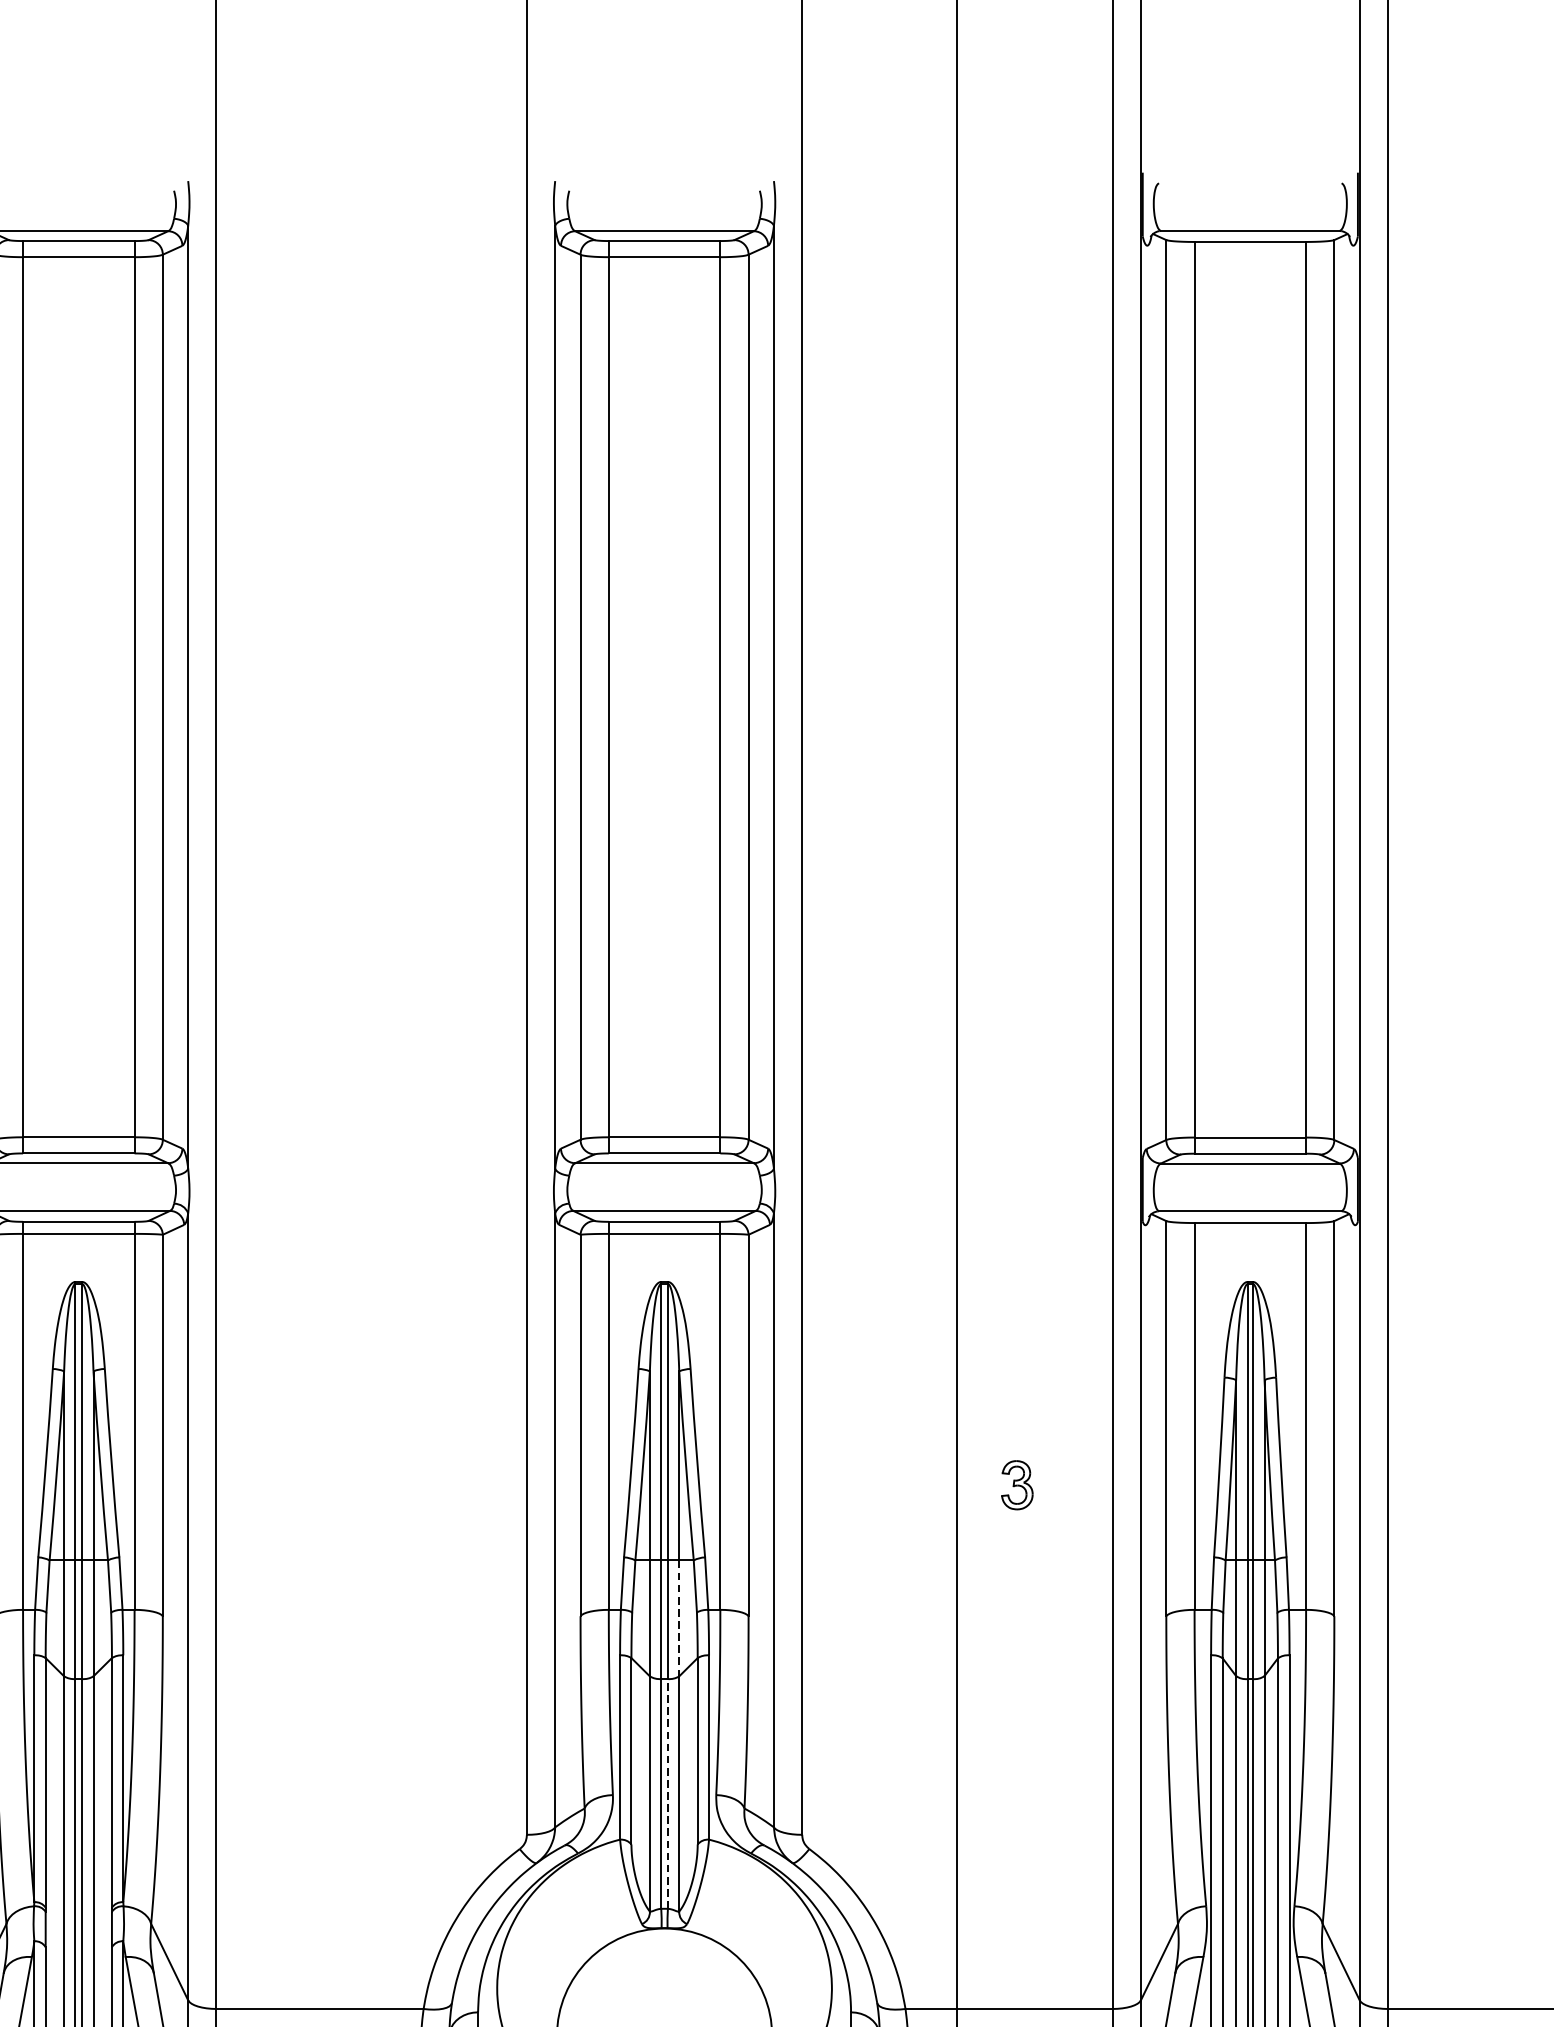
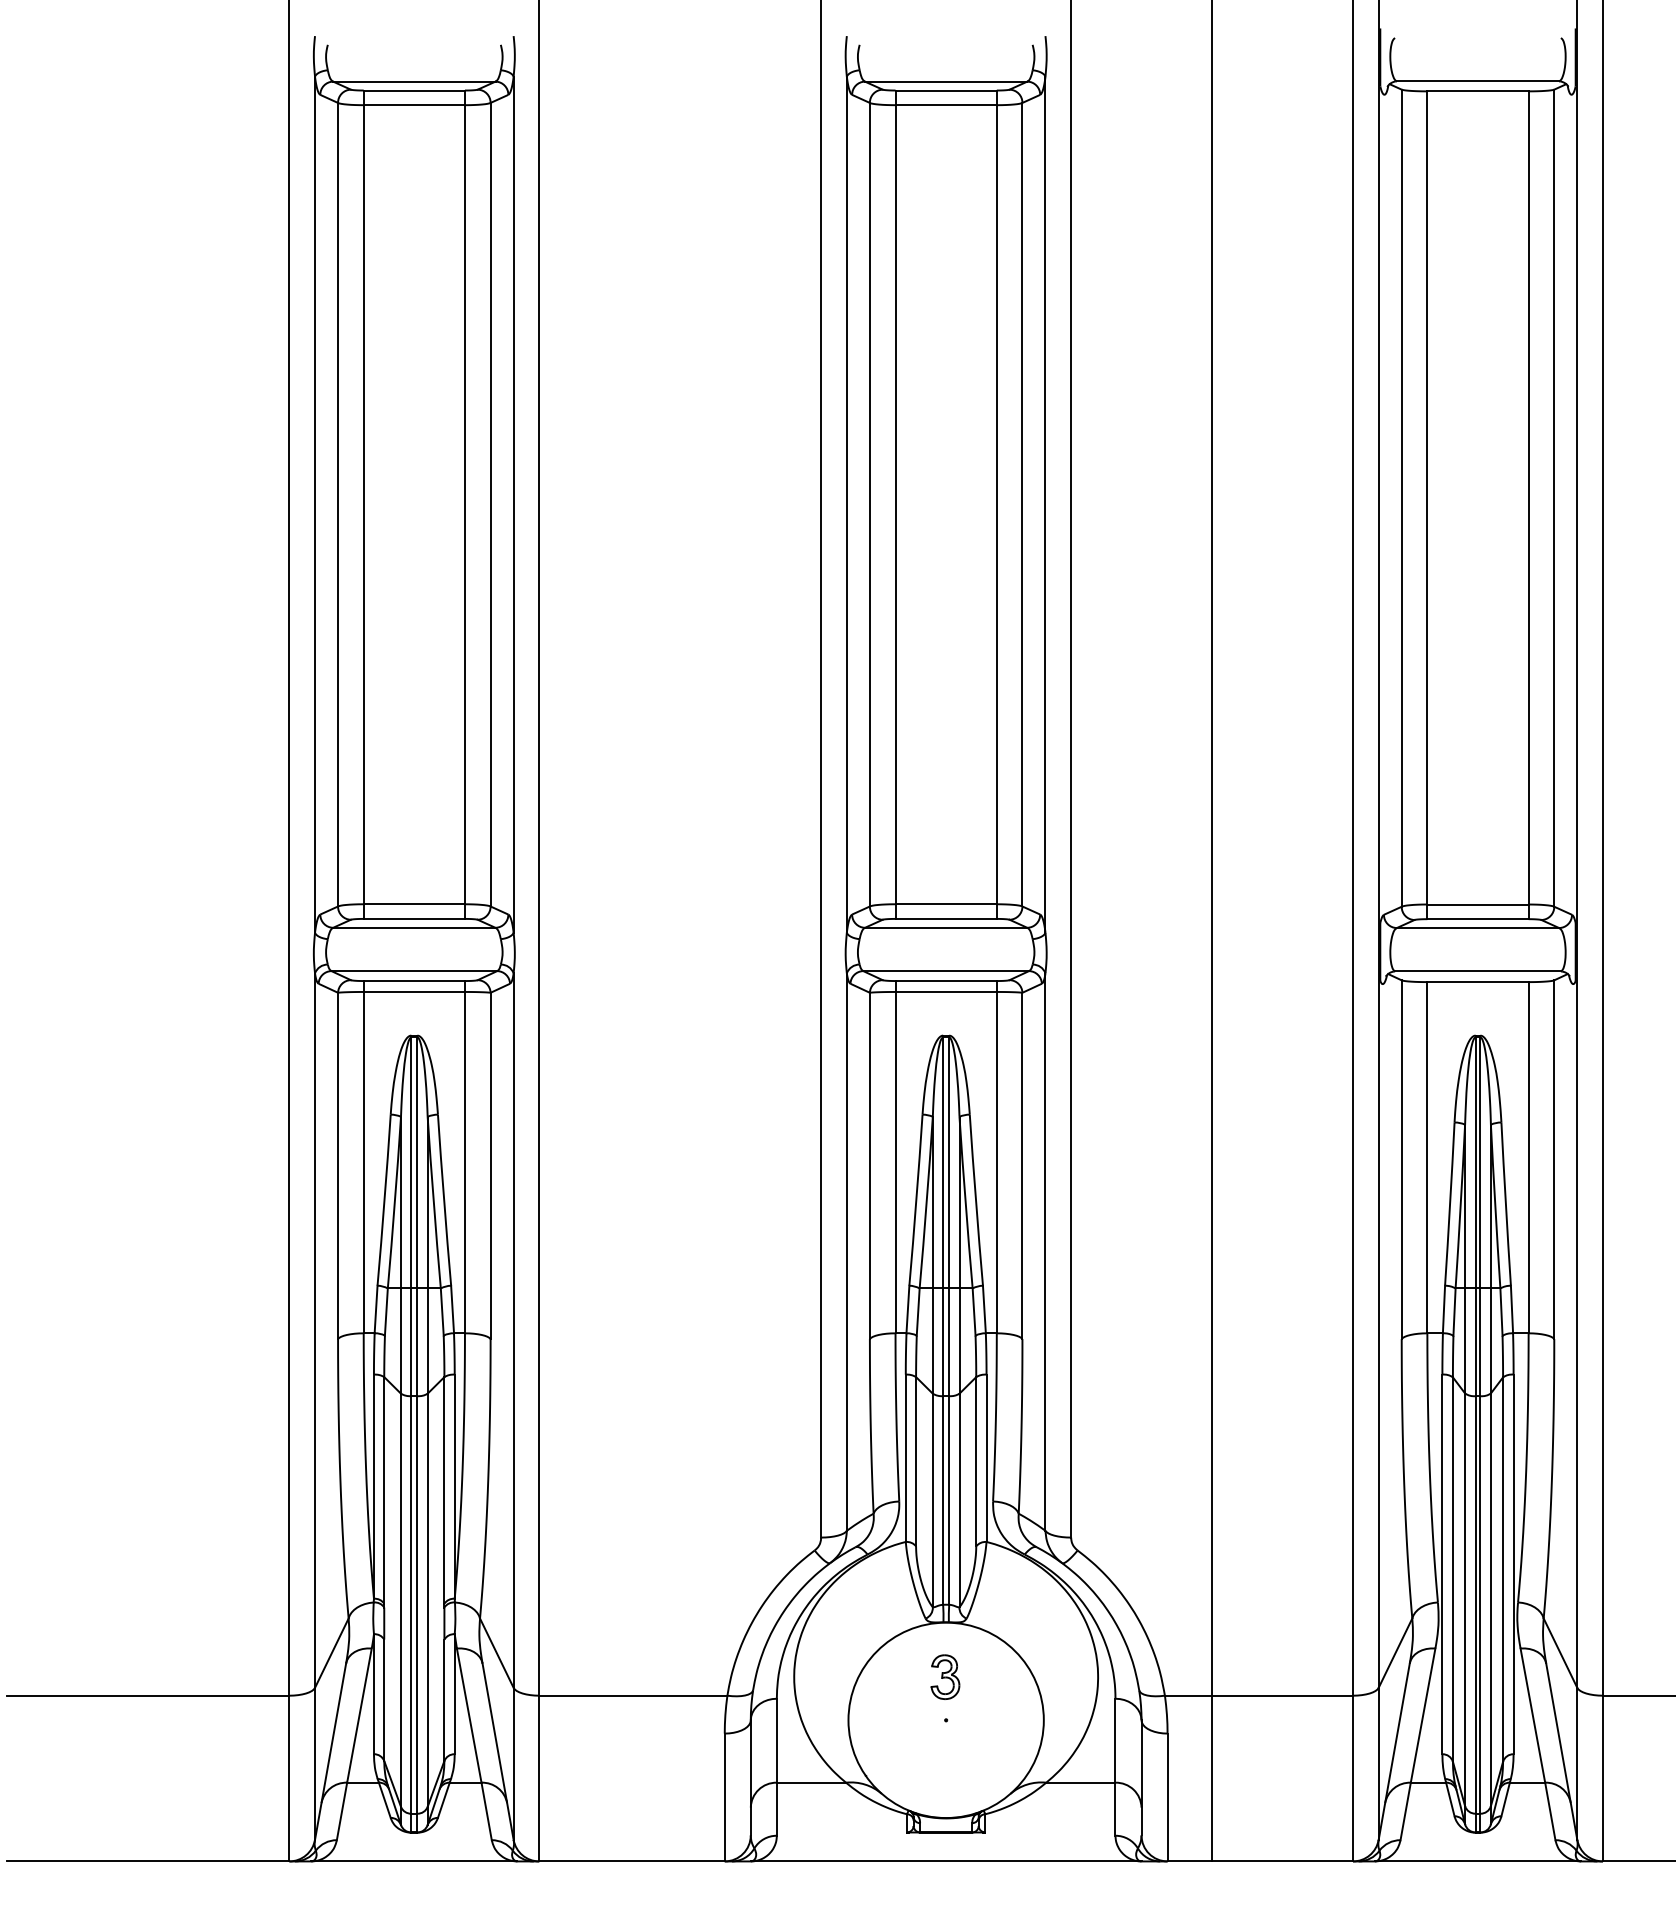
part: (1017, 1484) -> (945, 1676), moved
line: (679, 1618) -> (959, 1341), dashed -> solid
line: (668, 1792) -> (949, 1499), dashed -> solid

